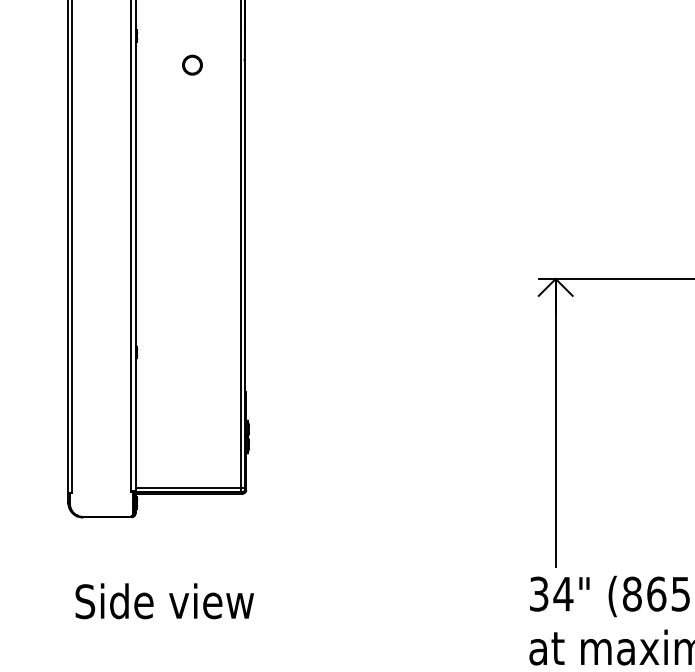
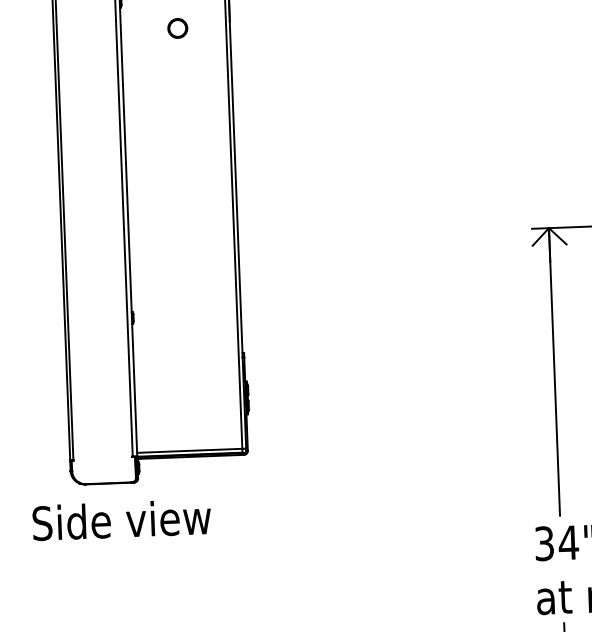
text: (164, 601) -> (121, 520), moved

